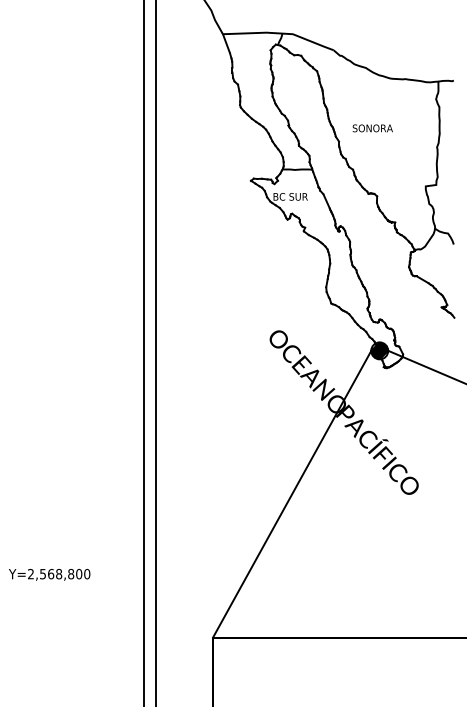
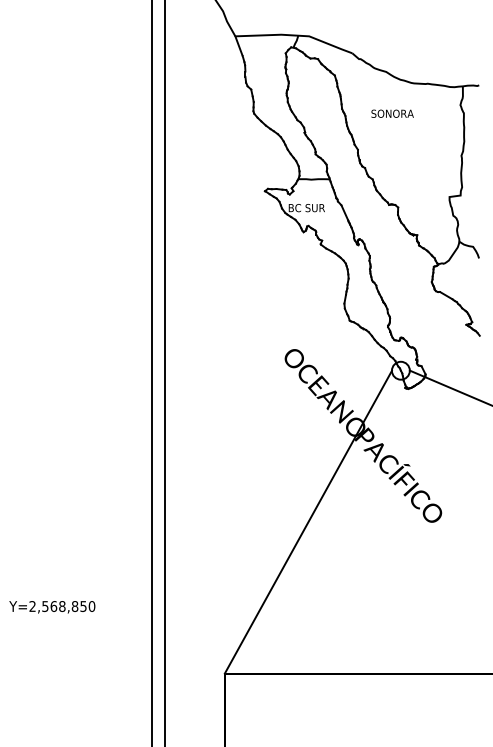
text: (372, 128) -> (392, 113), moved
hatch: (379, 350) -> (400, 370), removed
text: (79, 574) -> (83, 606), Y=2,568,800 -> Y=2,568,850

